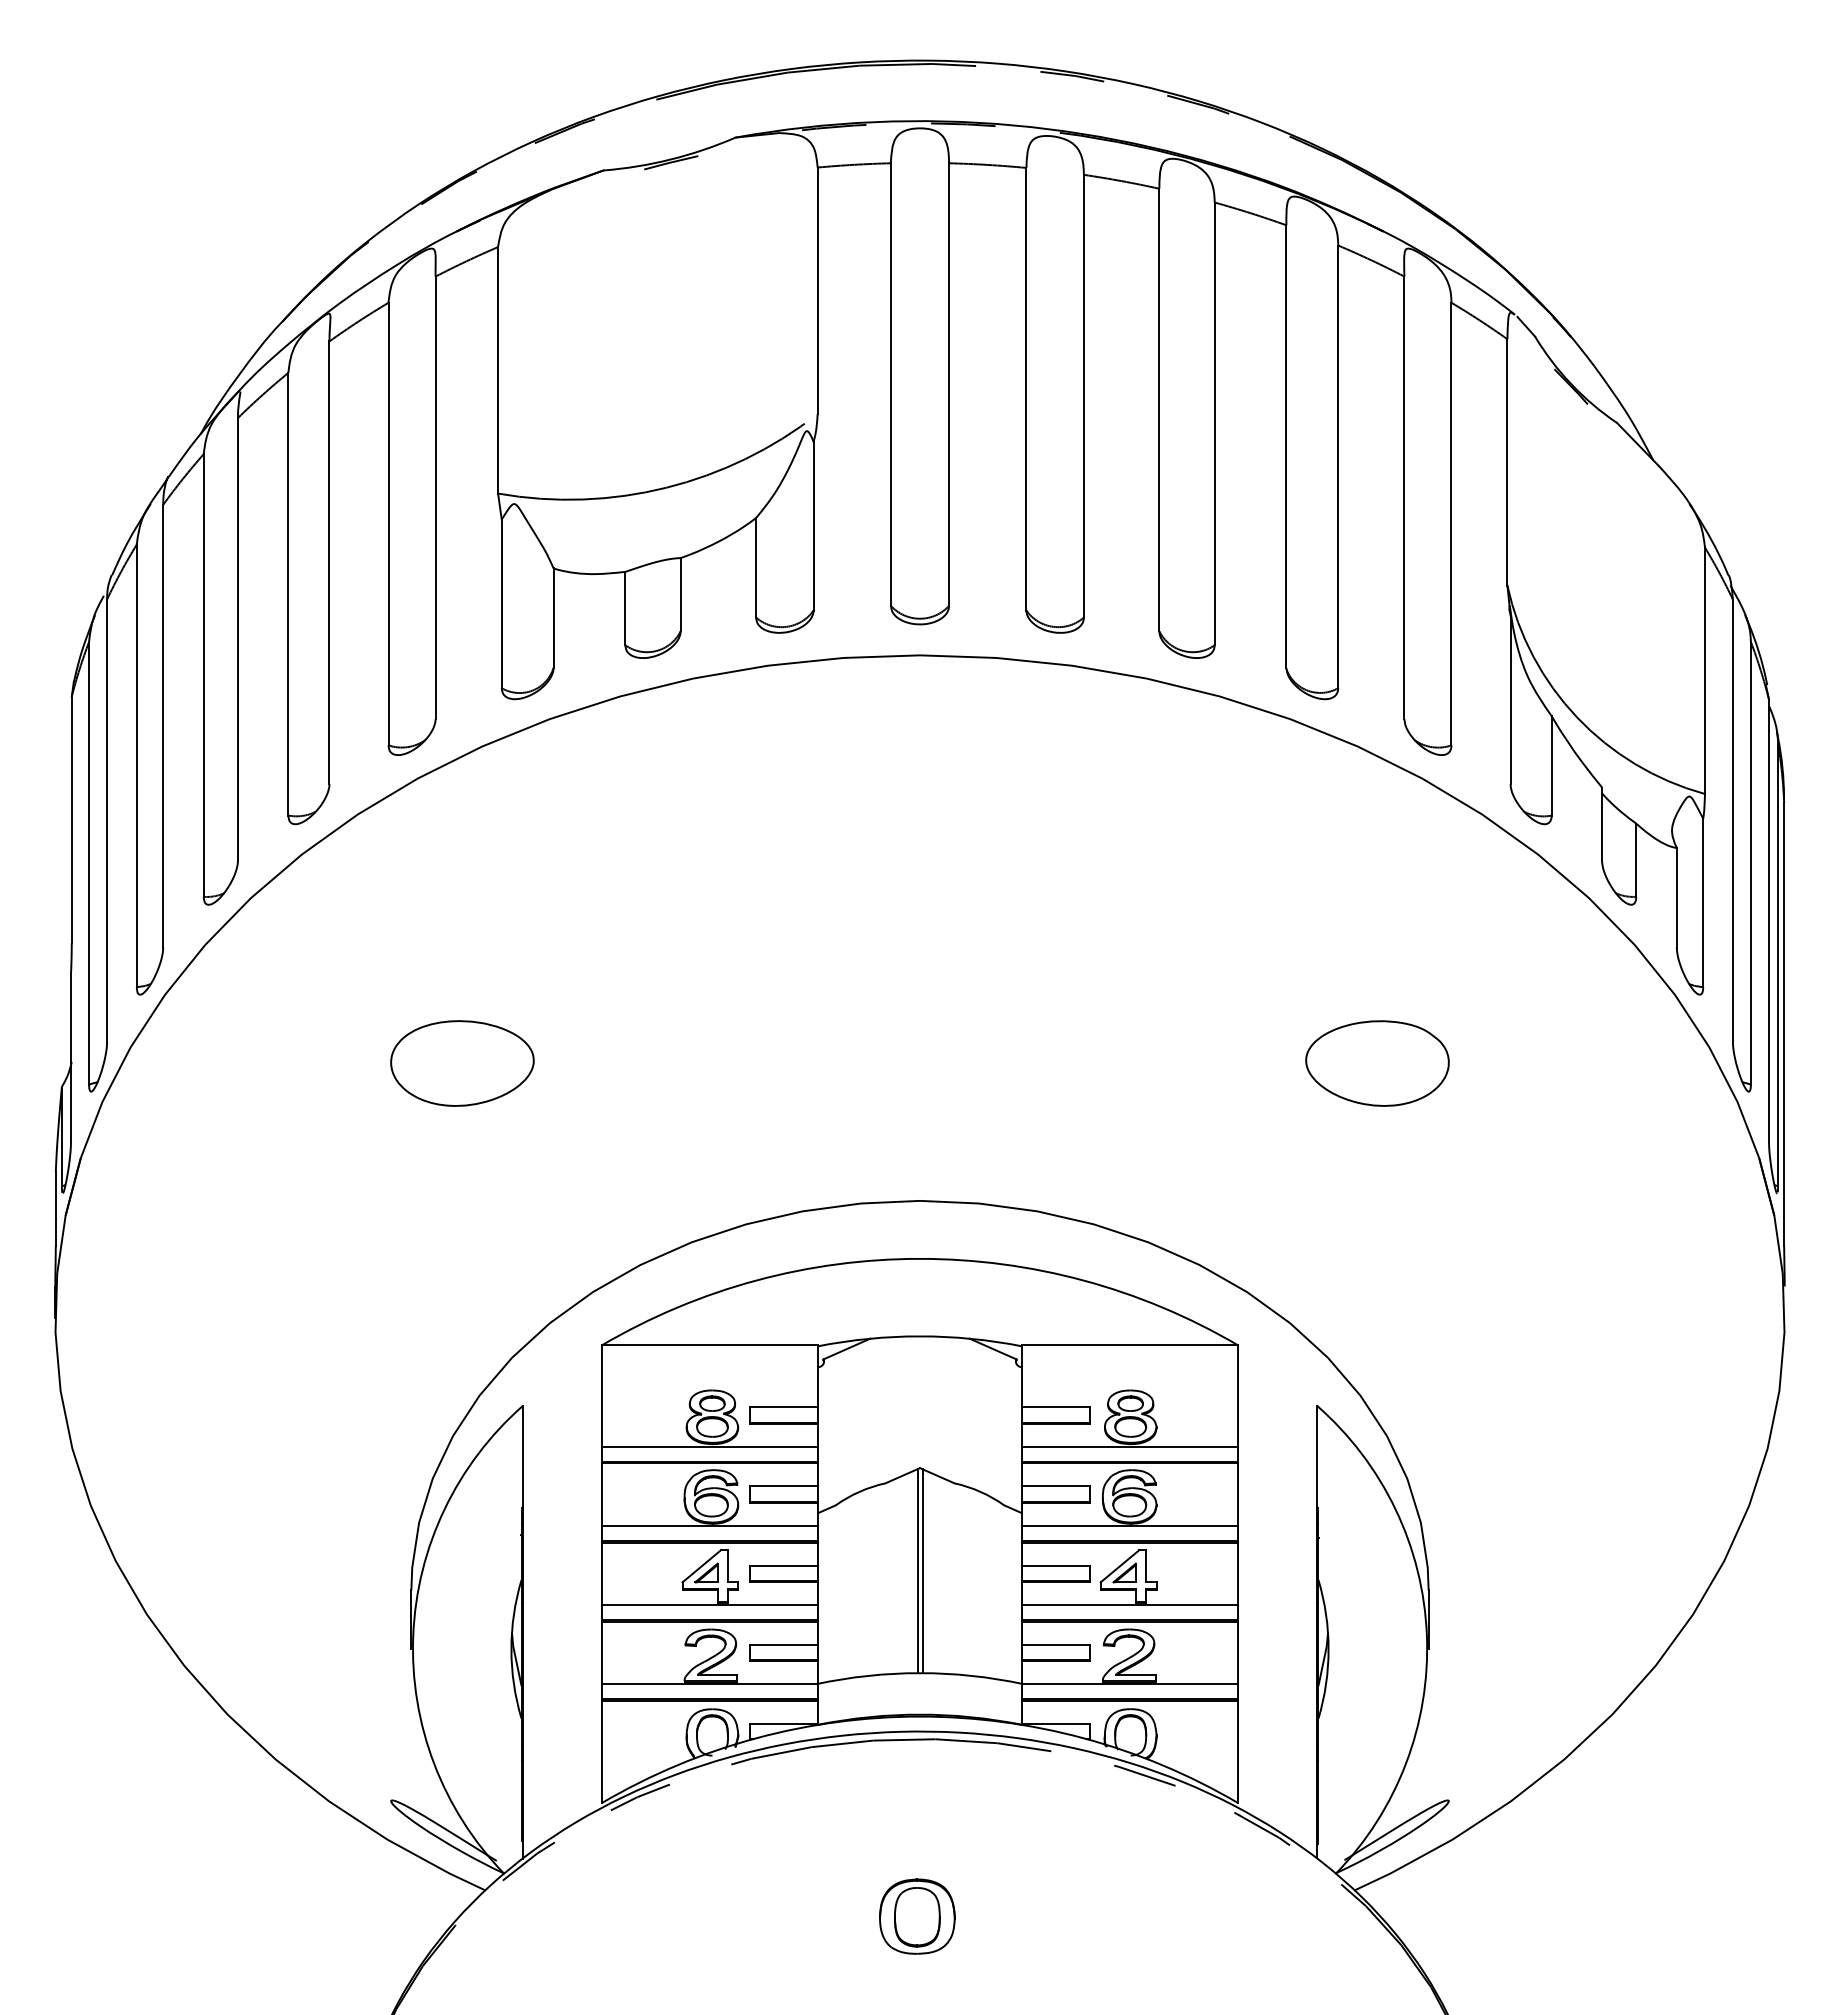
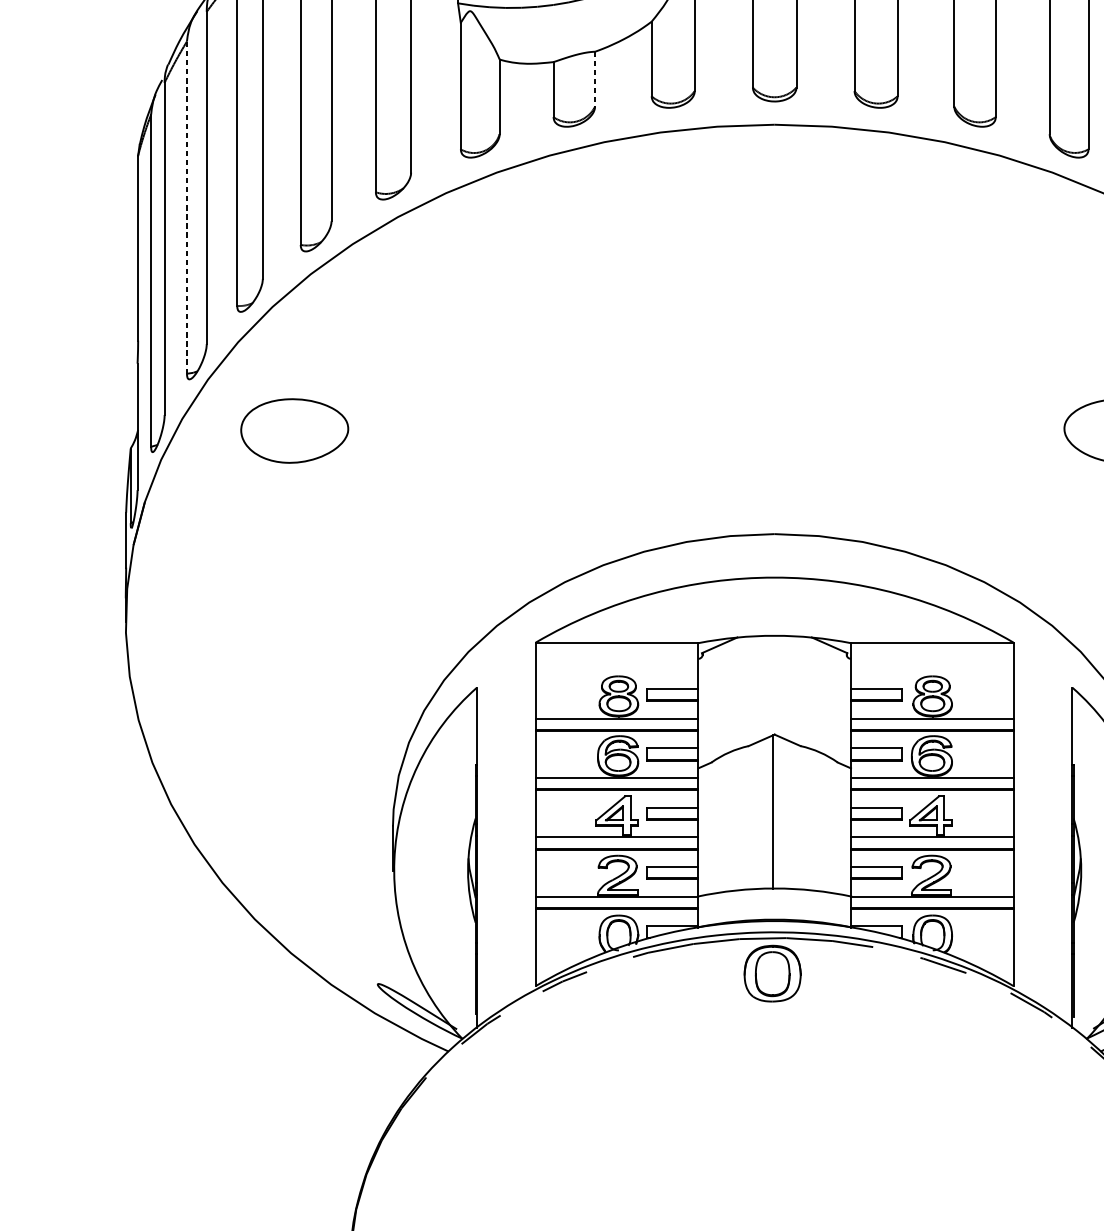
line: (680, 594) -> (594, 79), solid -> dashed
line: (136, 765) -> (186, 207), solid -> dashed
part: (462, 1063) -> (294, 431), moved
line: (922, 1571) -> (776, 812), removed
part: (917, 1916) -> (772, 973), moved

